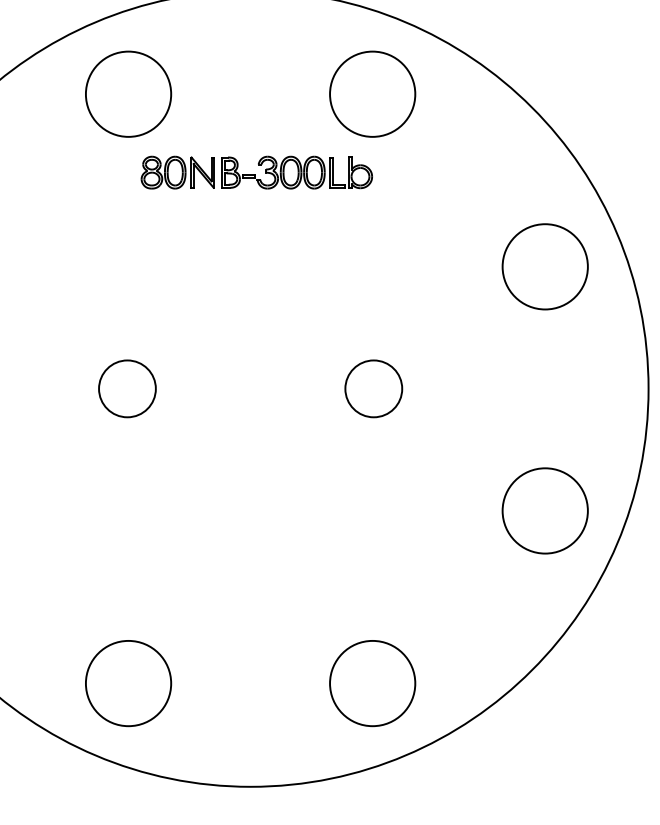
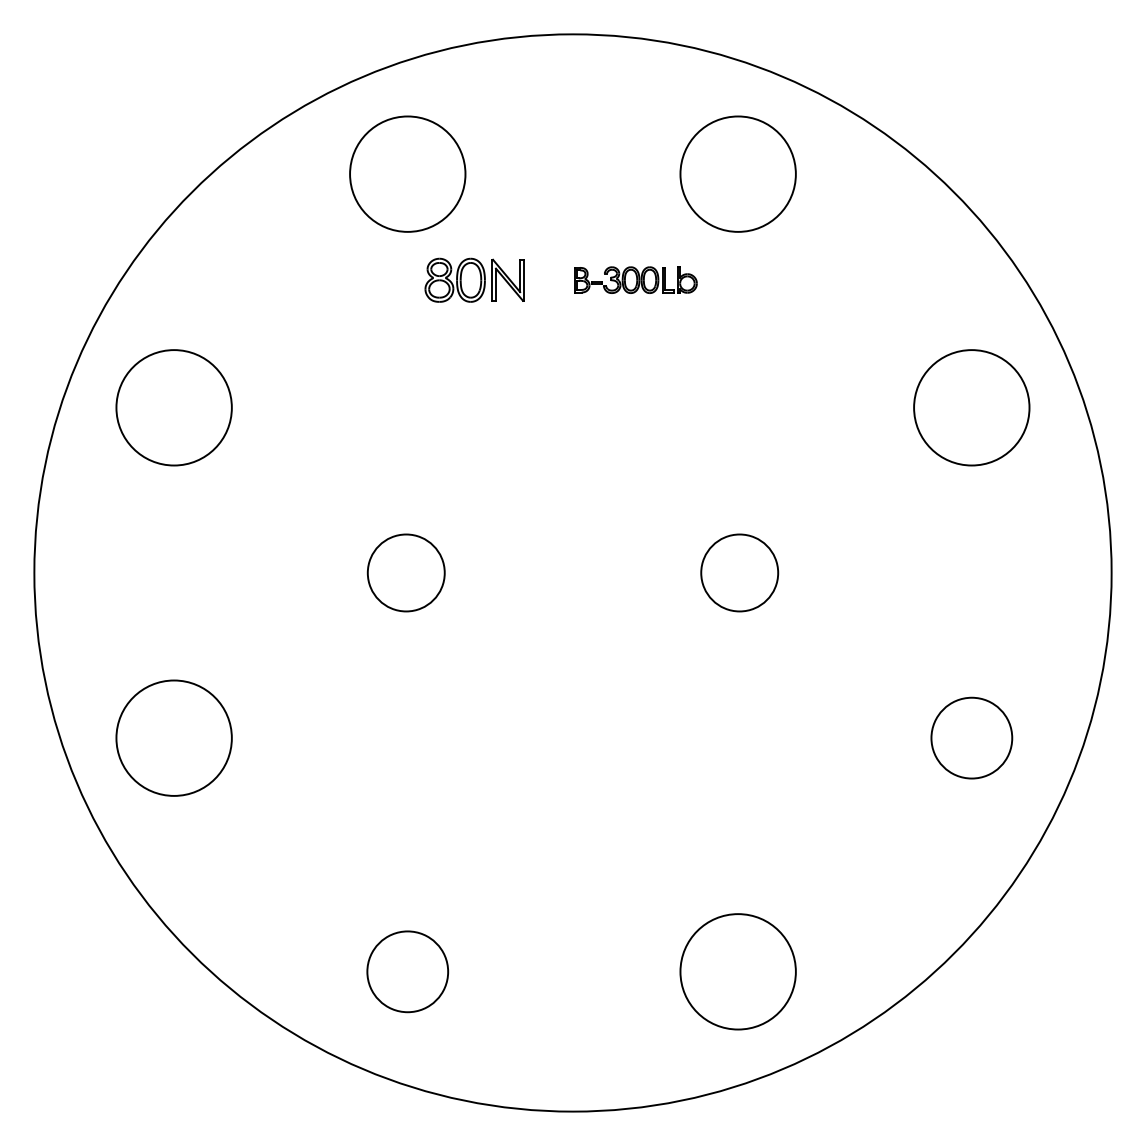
part: (296, 172) -> (635, 279), size x0.6
circle: (545, 510) -> (971, 737), size x0.7
circle: (128, 683) -> (407, 971), size x0.7

